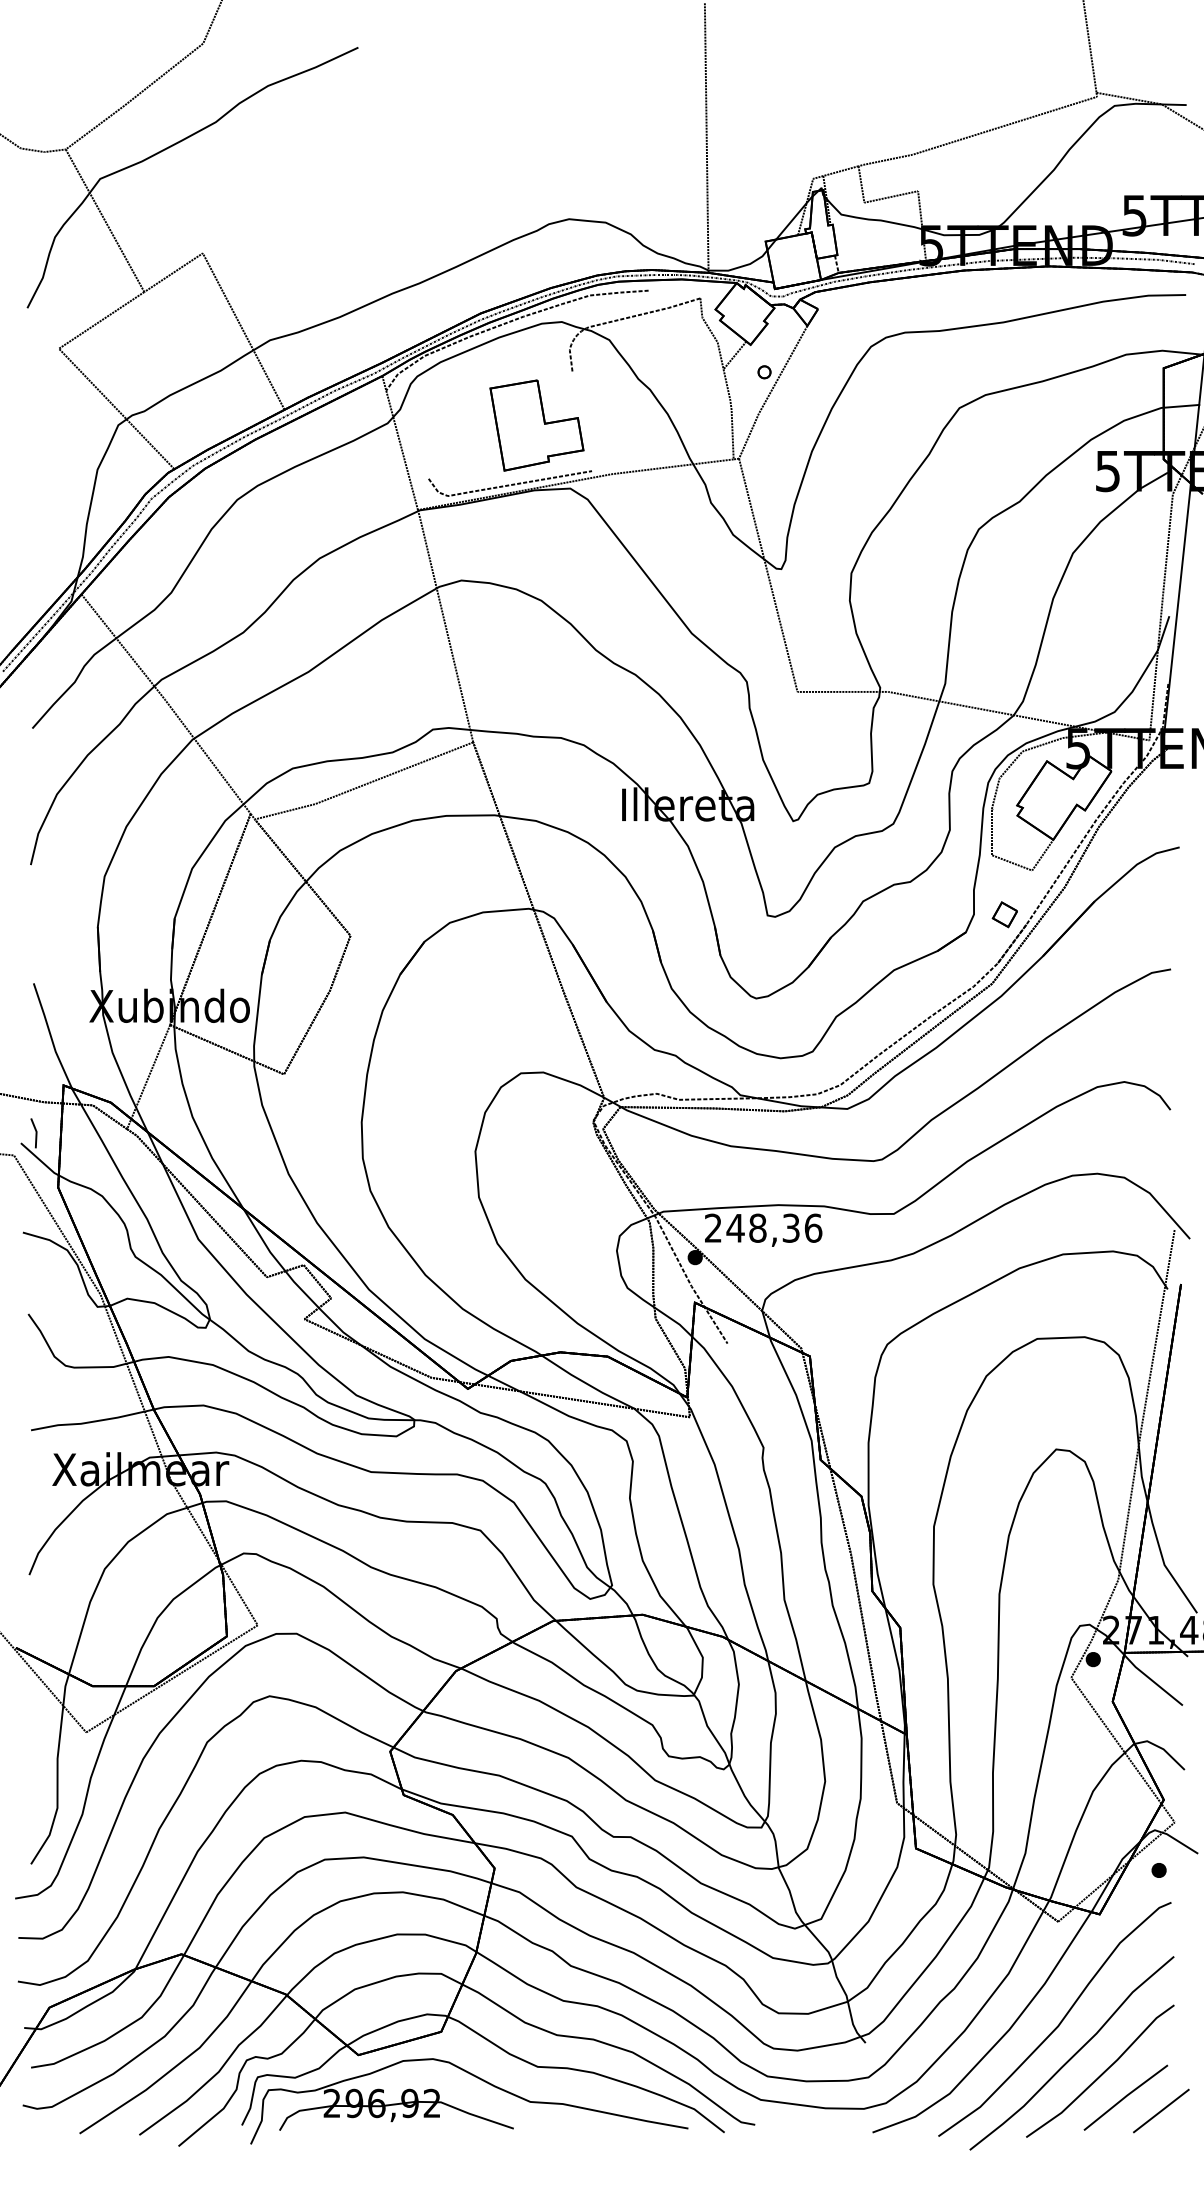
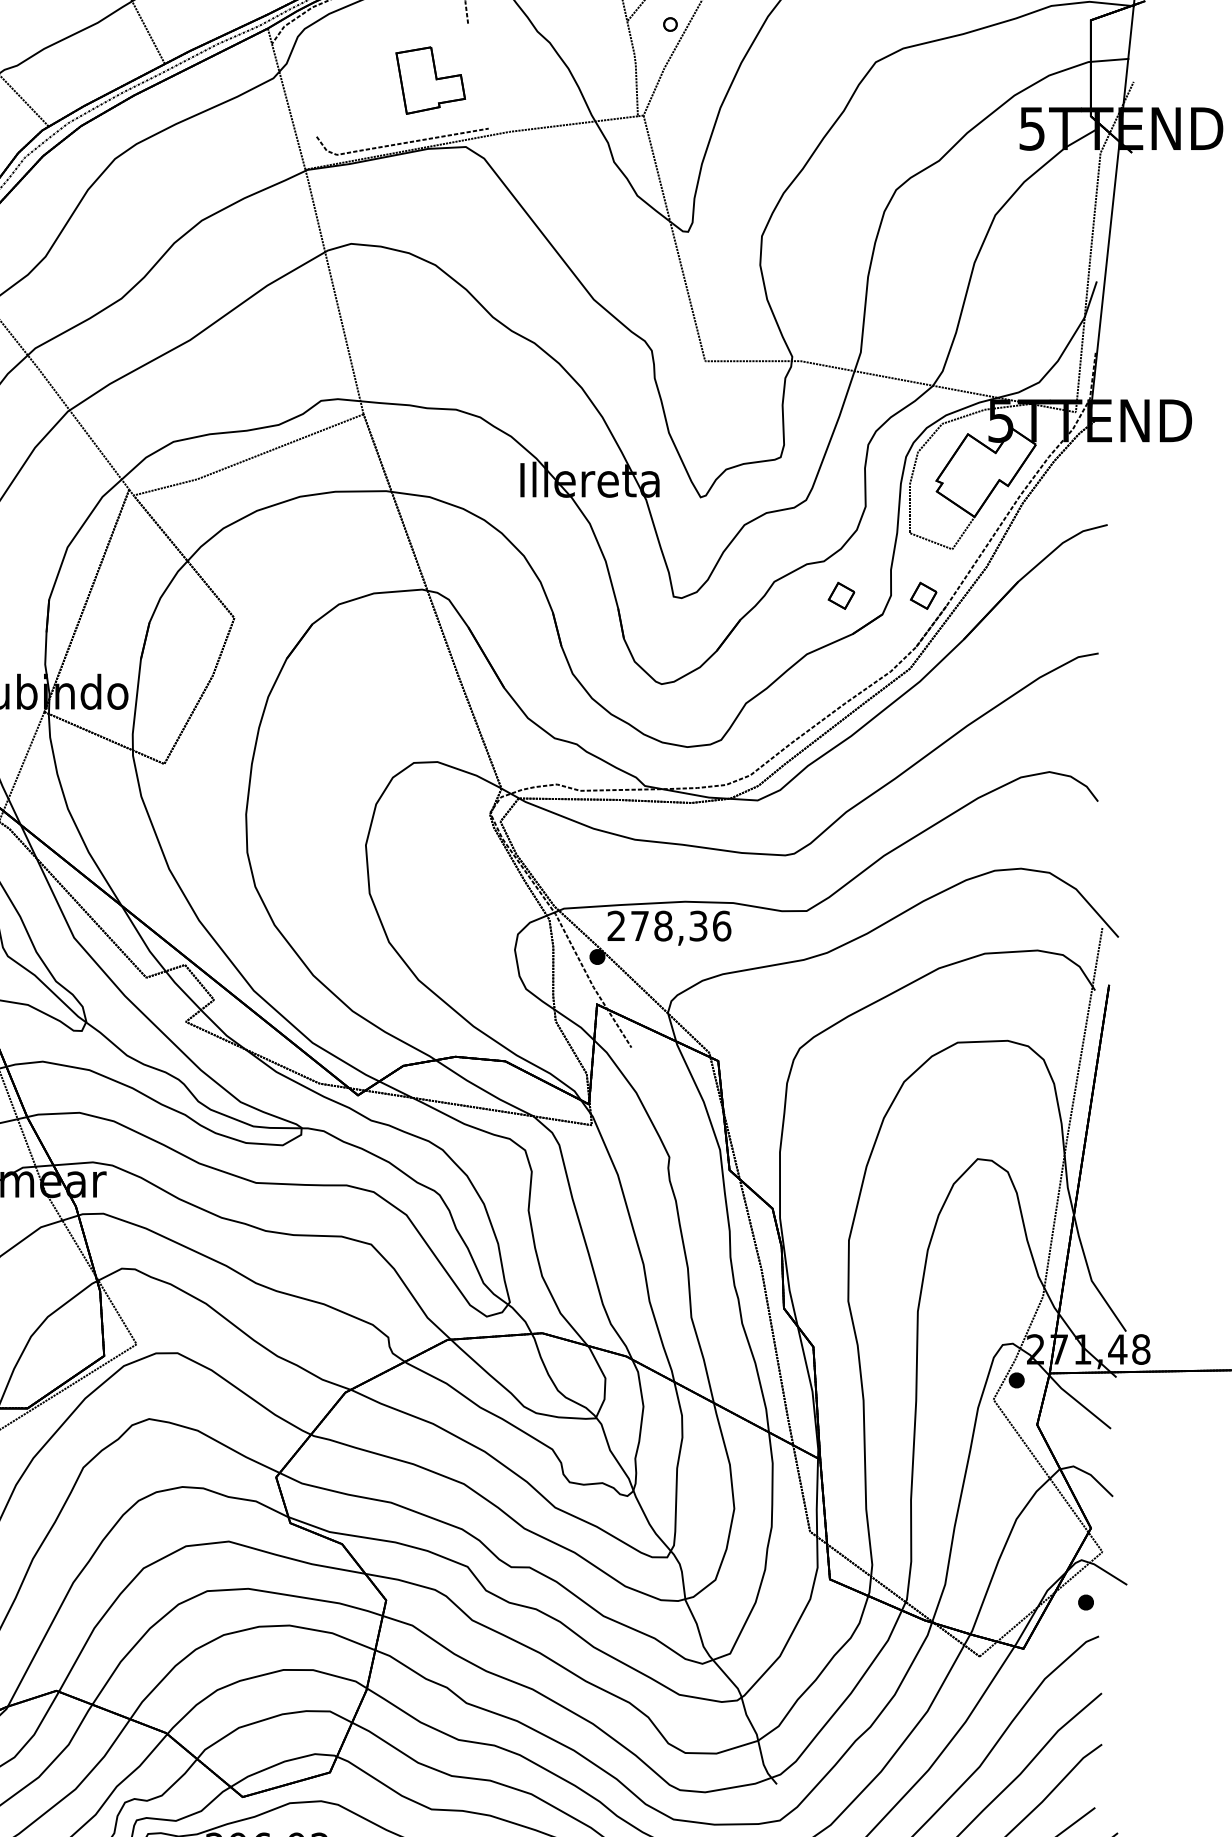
part: (536, 425) -> (430, 80), size x0.7
part: (926, 914) -> (841, 595), added
text: (735, 1228) -> (639, 926), 248,36 -> 278,36

